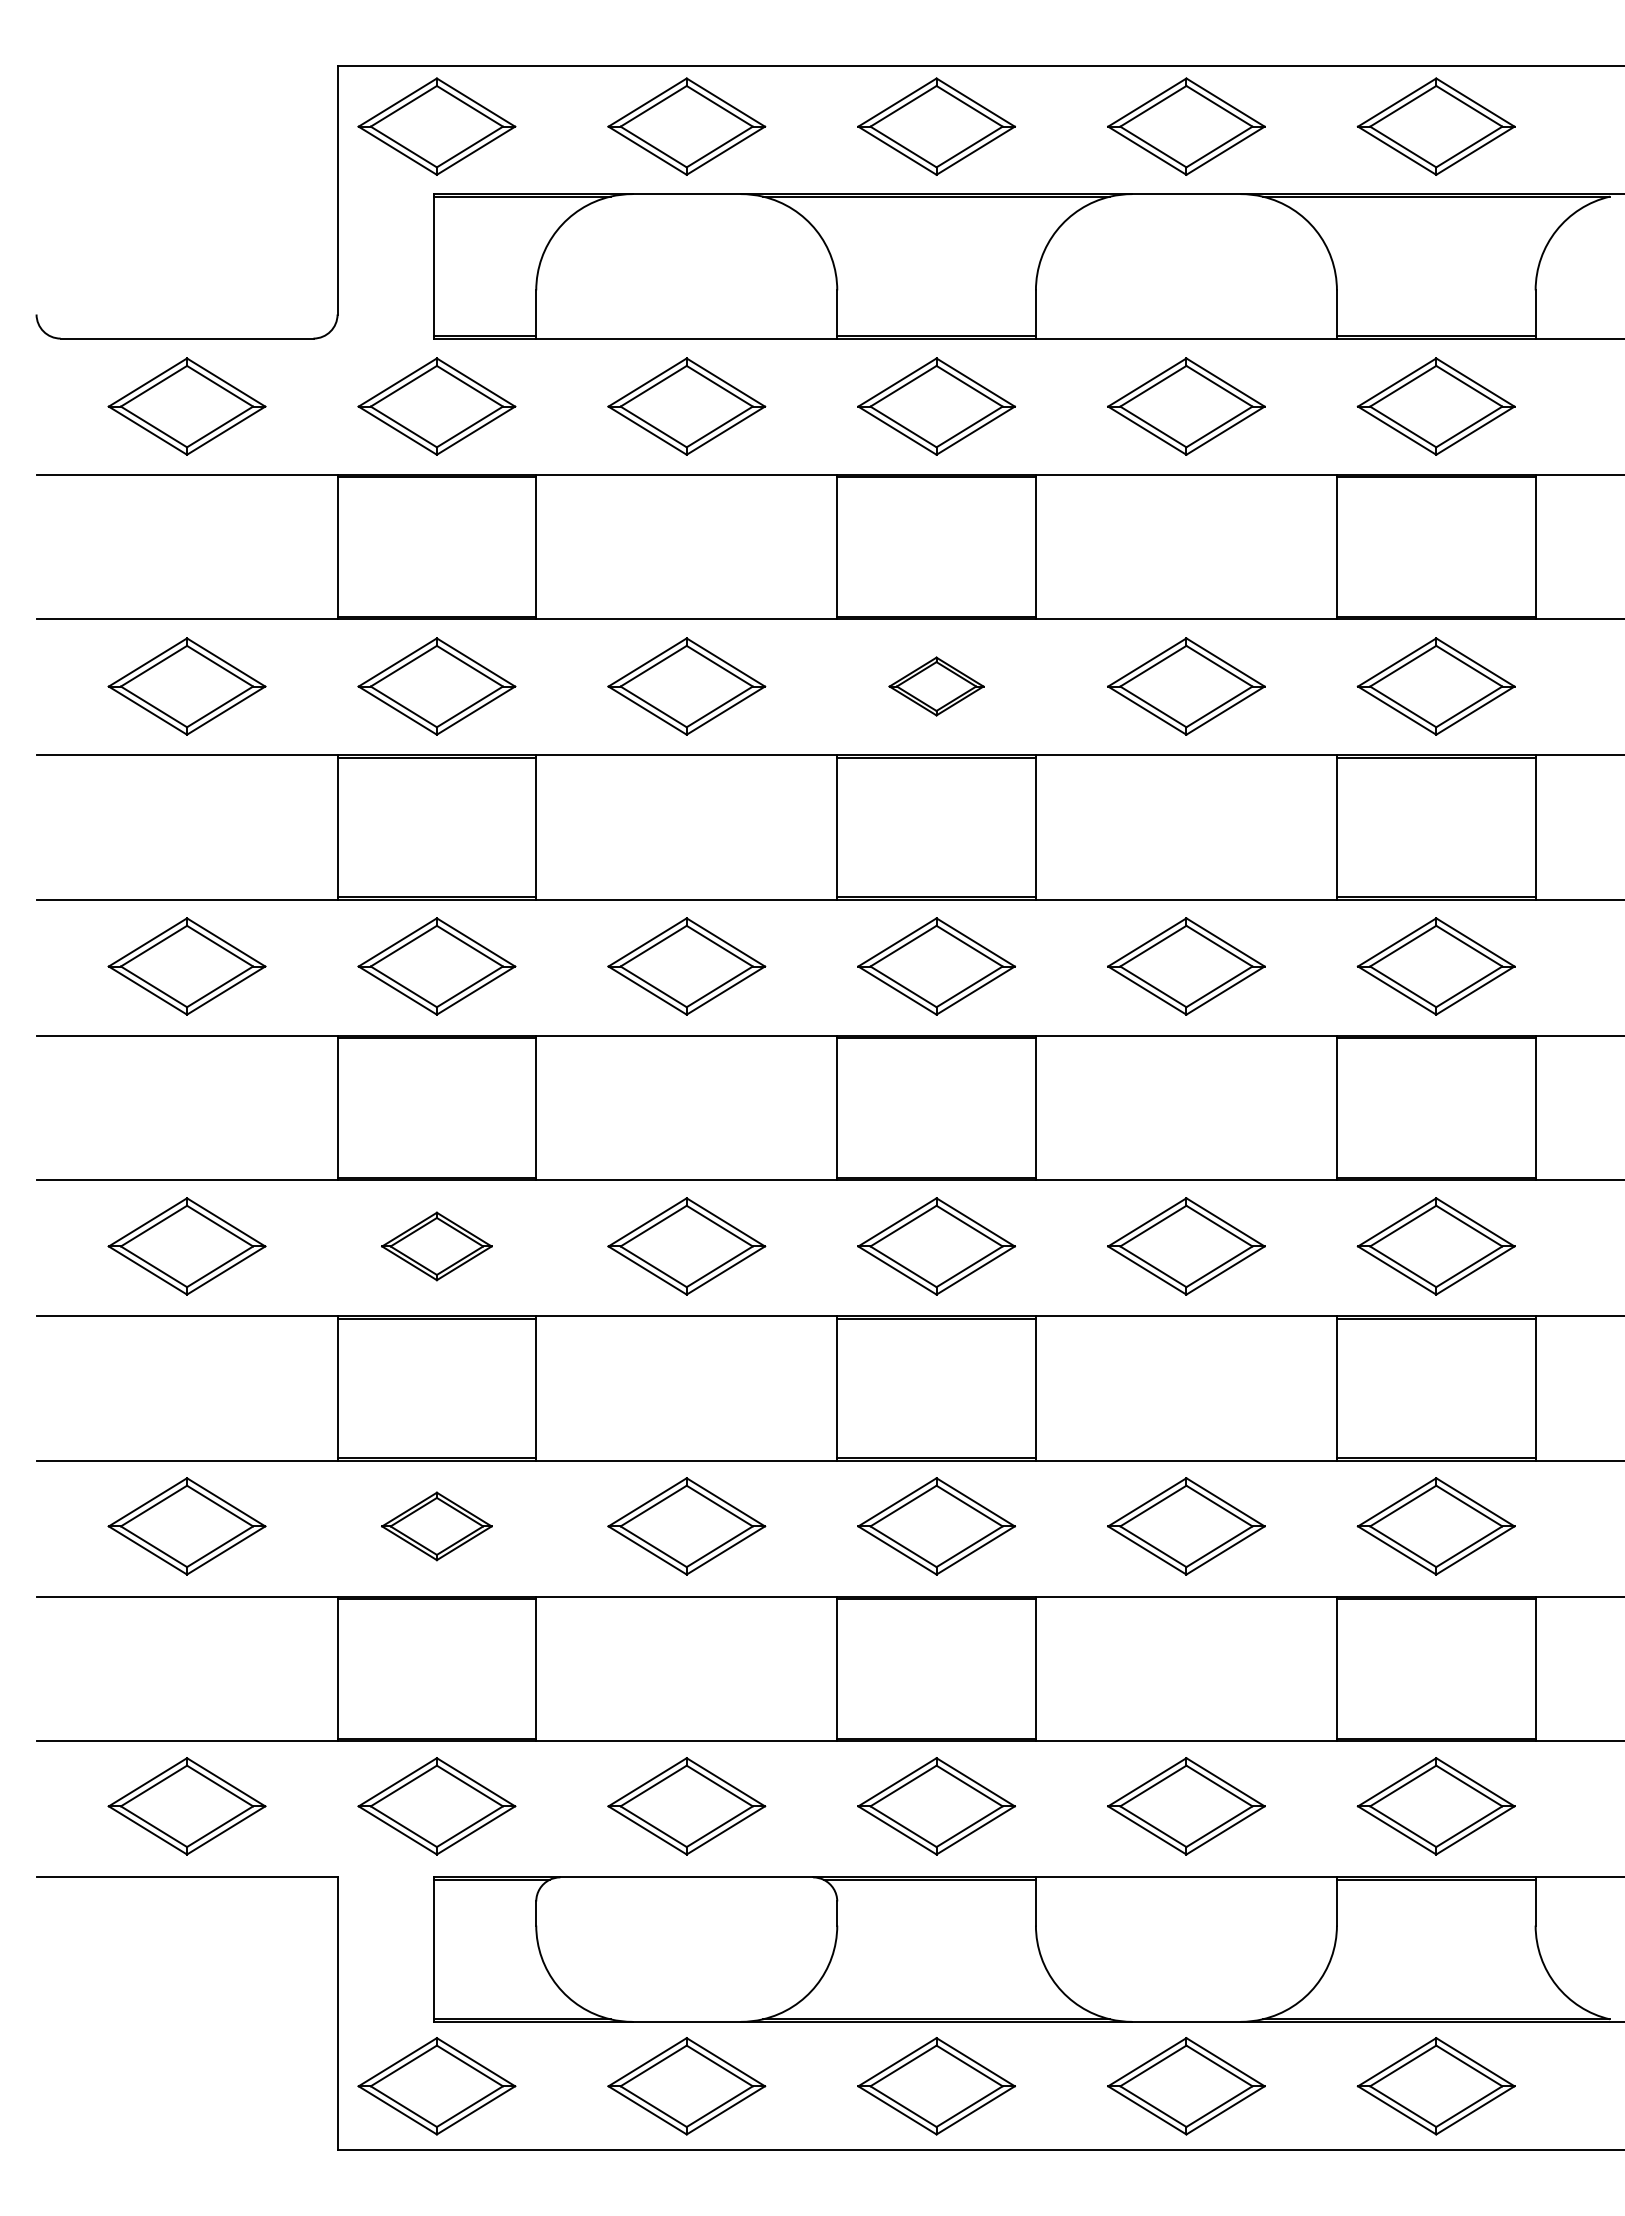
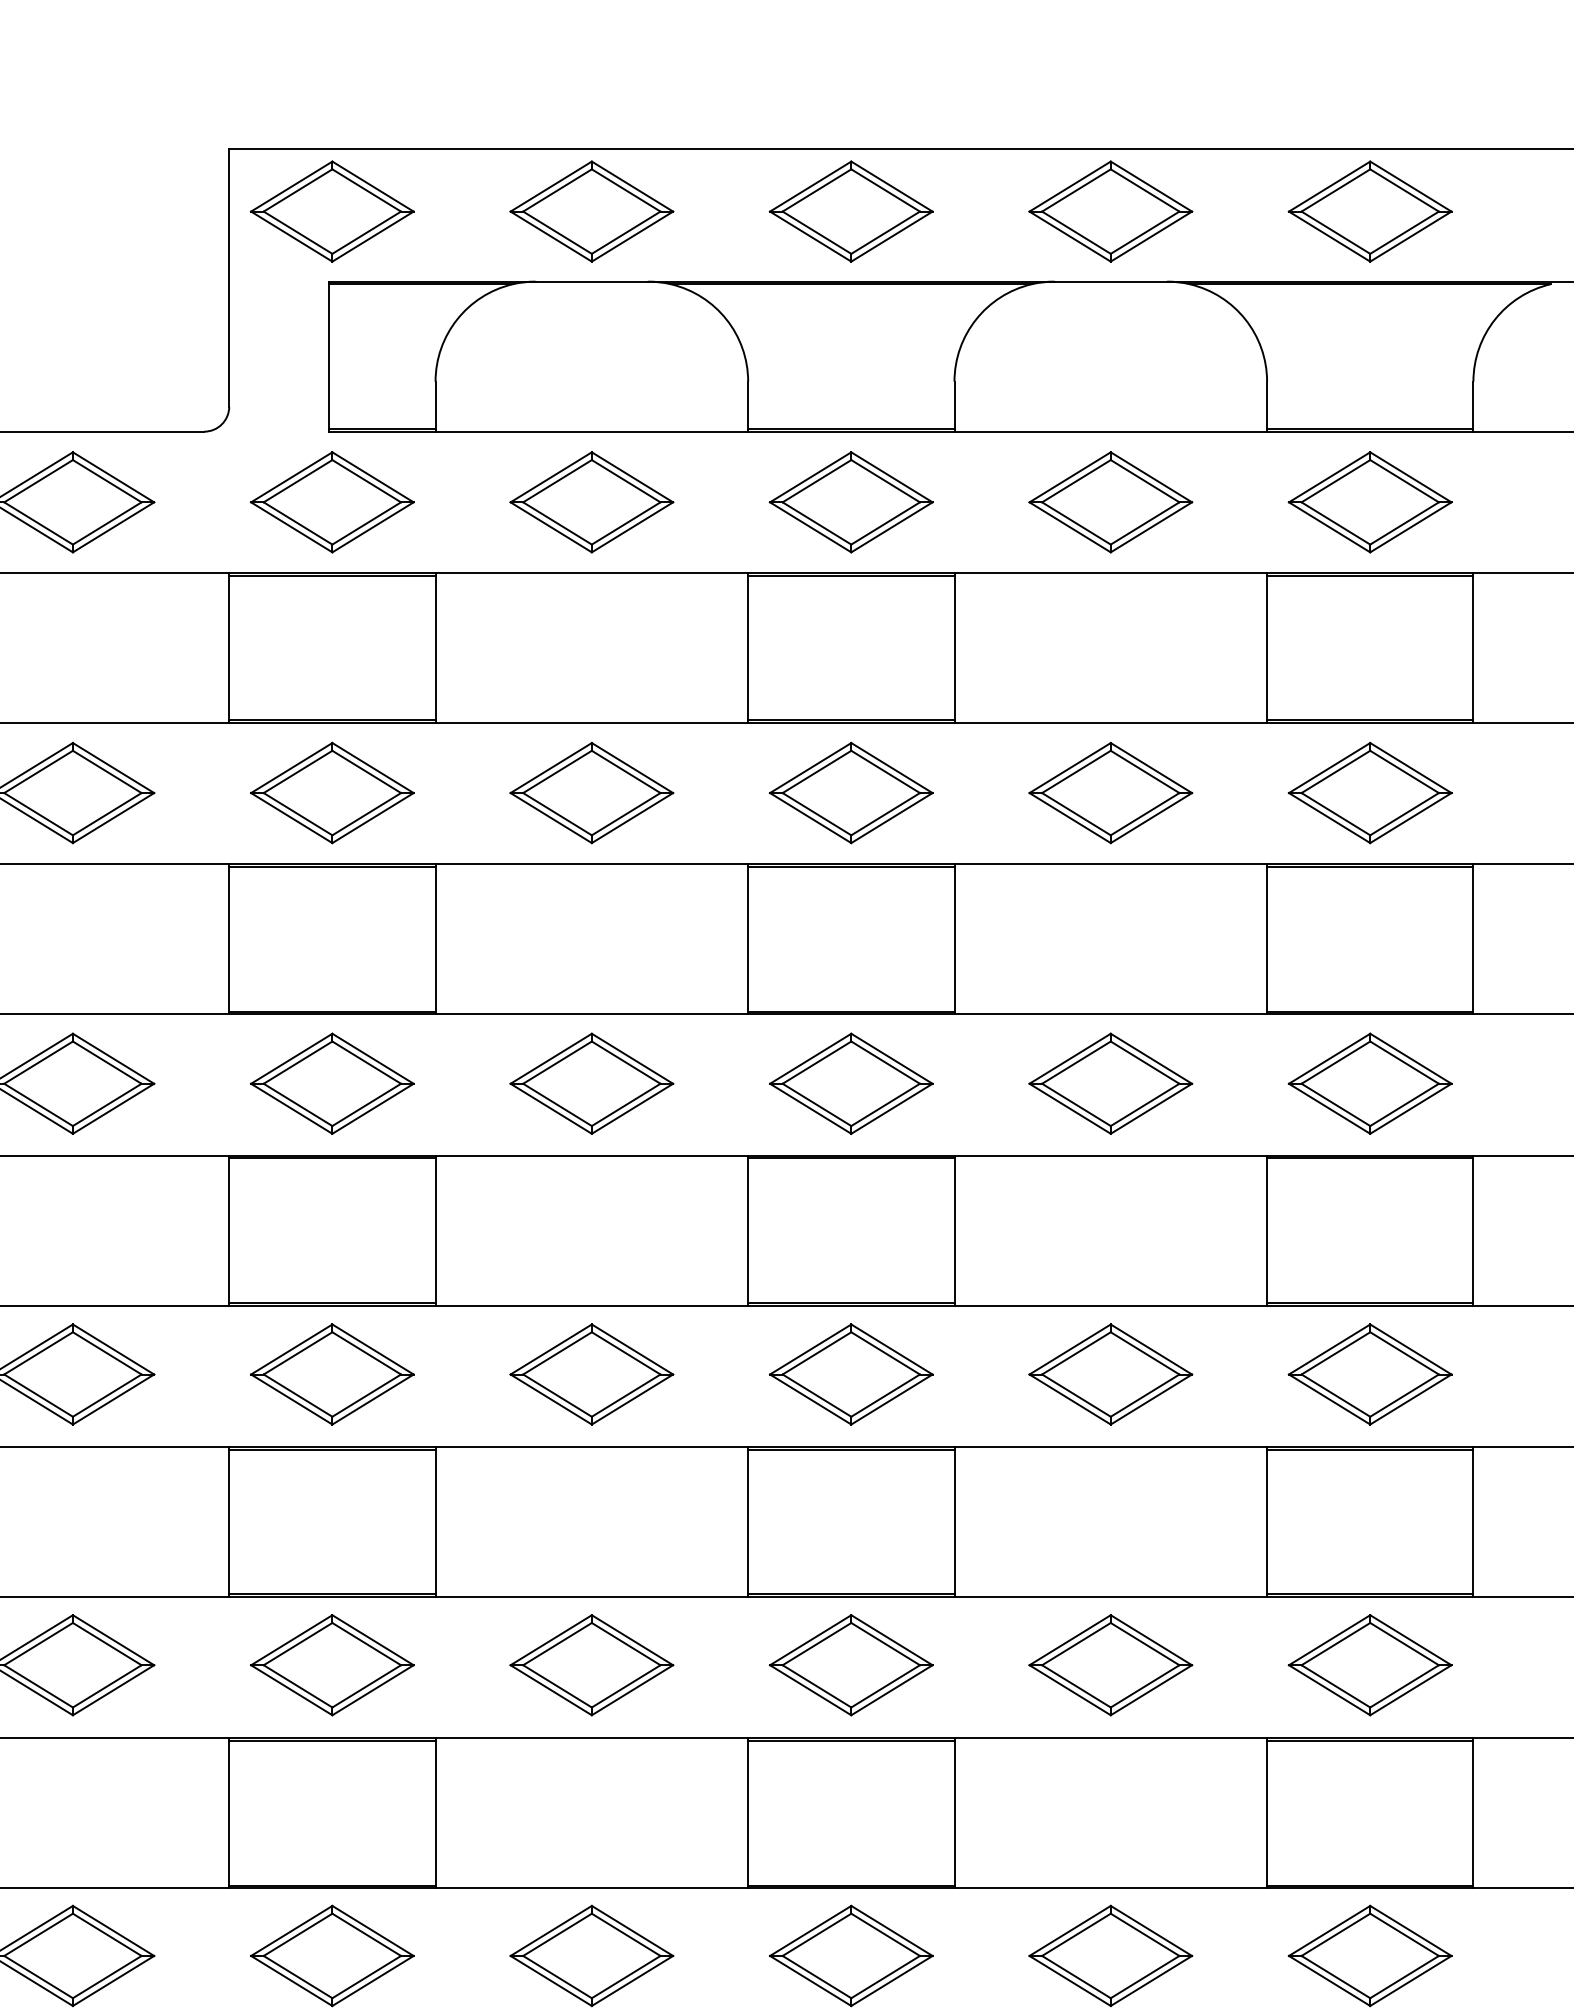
part: (936, 686) -> (851, 792), size x1.67
part: (436, 1246) -> (331, 1374), size x1.43
part: (436, 1526) -> (331, 1665), size x1.43

